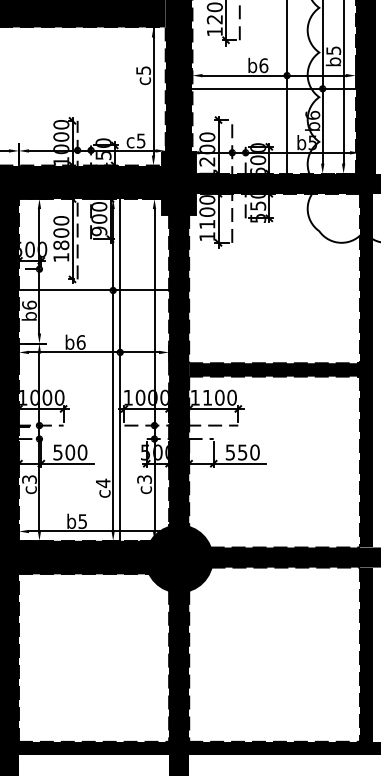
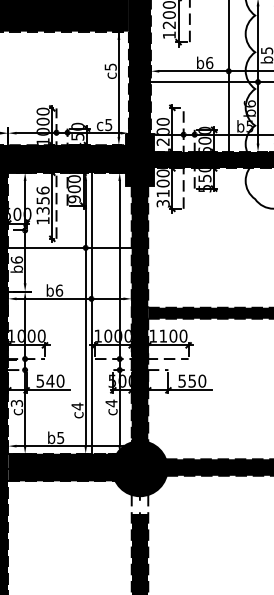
text: (61, 232) -> (43, 200), 1800 -> 1356
text: (207, 236) -> (163, 203), 1100 -> 3100
text: (70, 452) -> (50, 381), 500 -> 540
text: (144, 479) -> (111, 403), c3 -> c4
fill: (179, 602) -> (140, 504), removed

